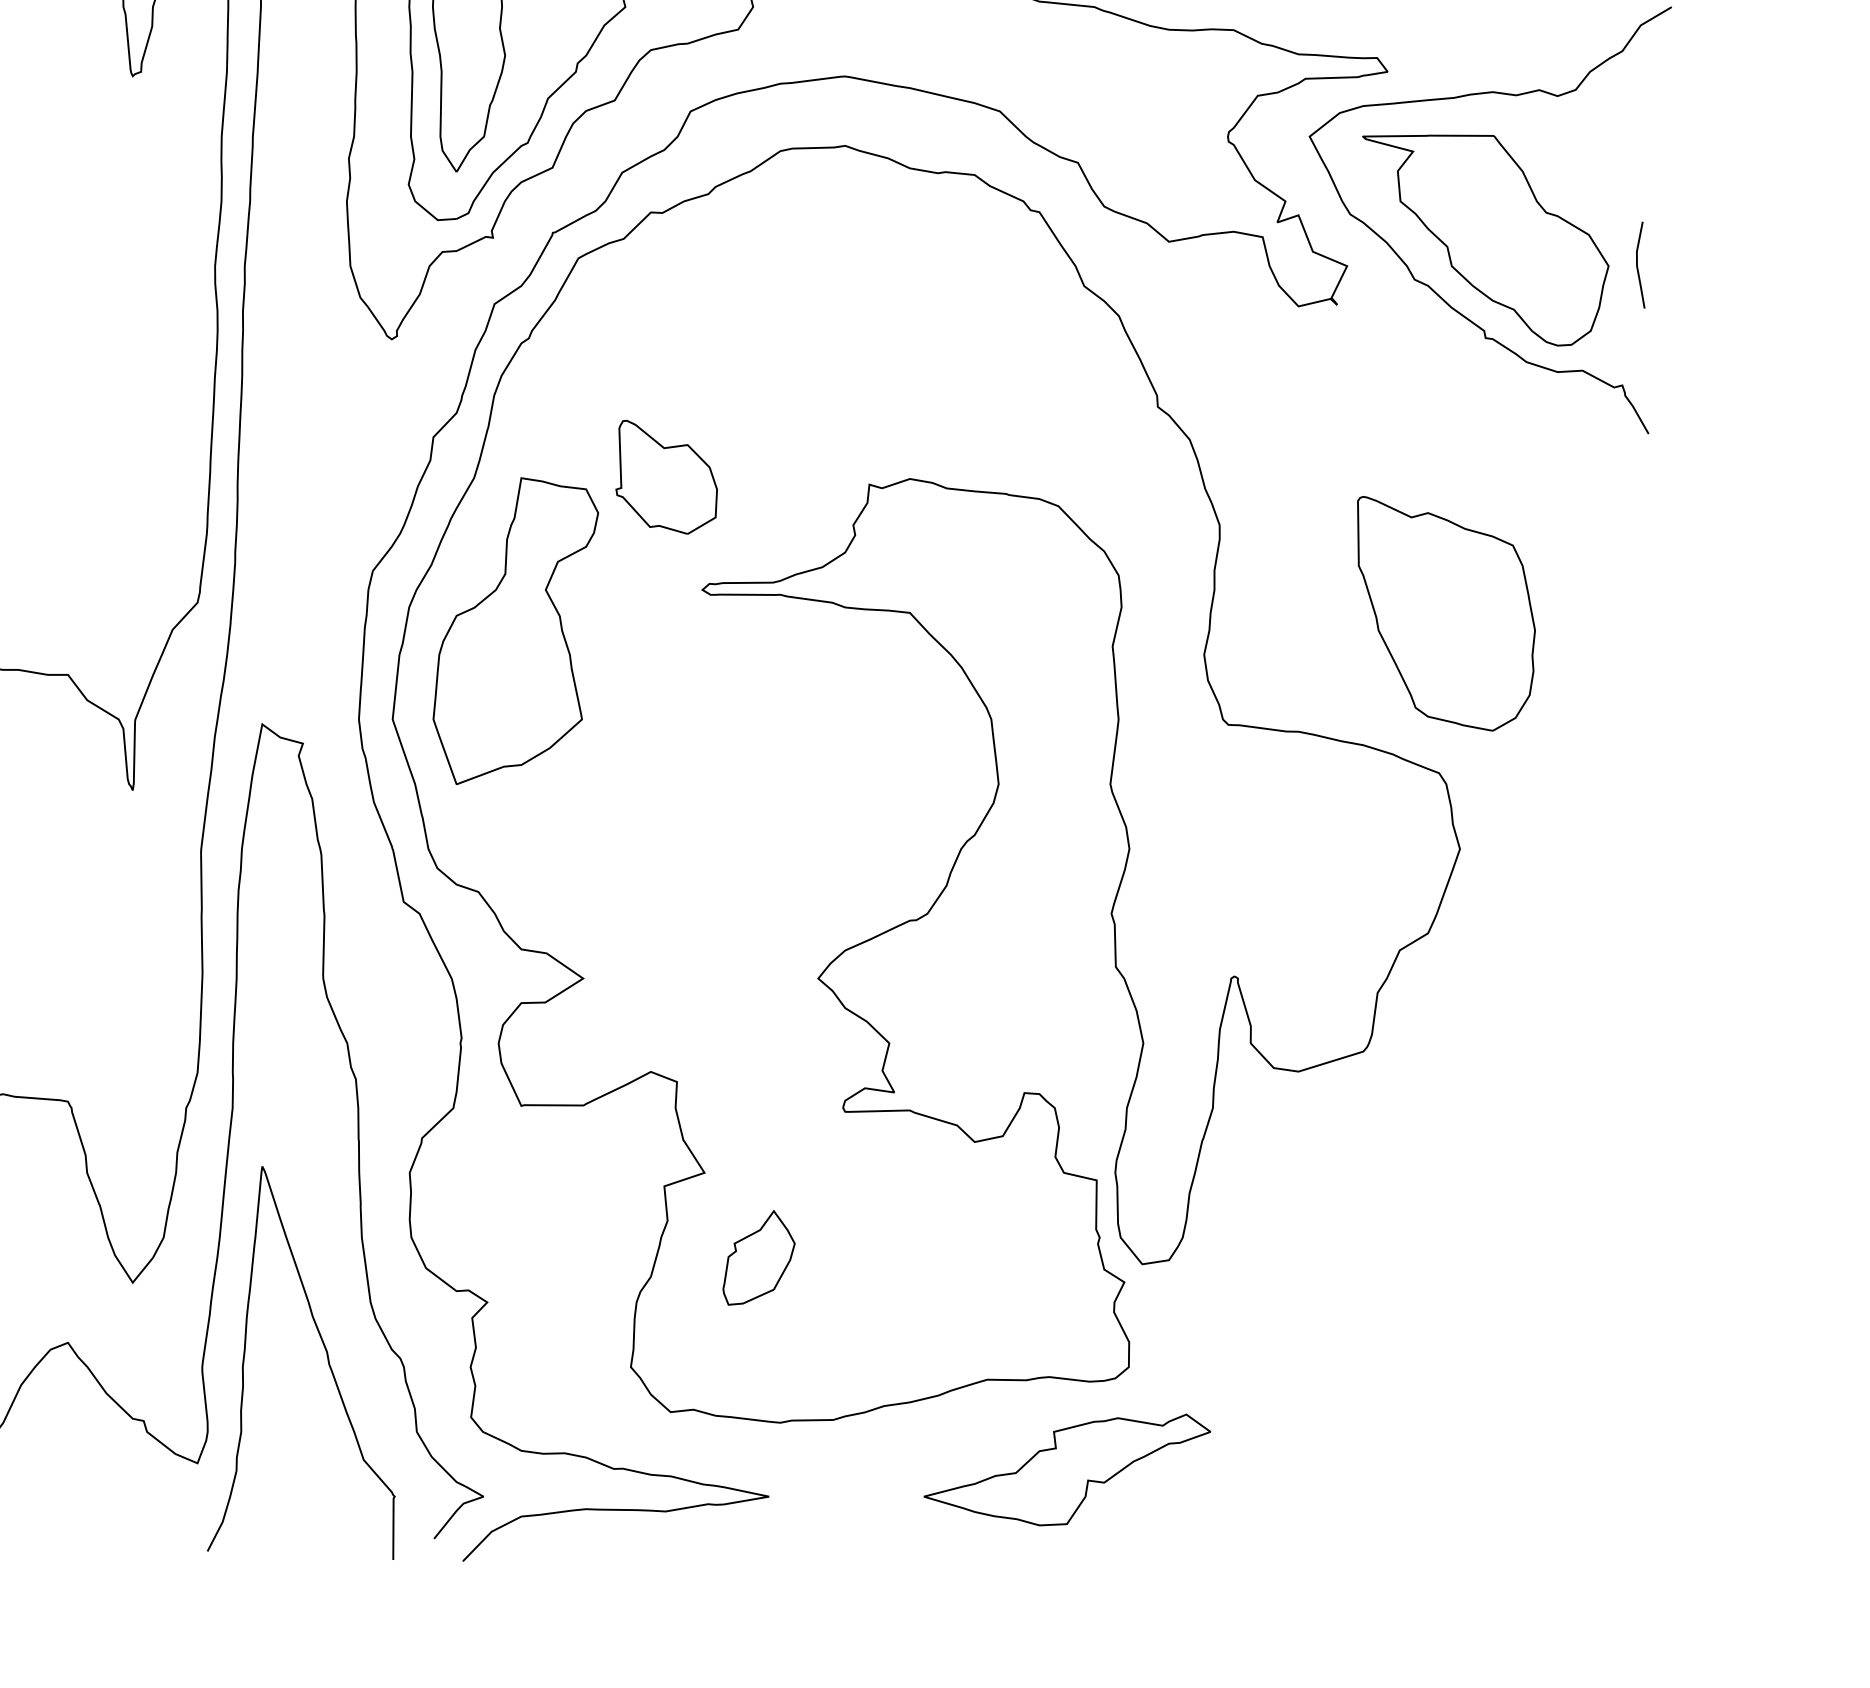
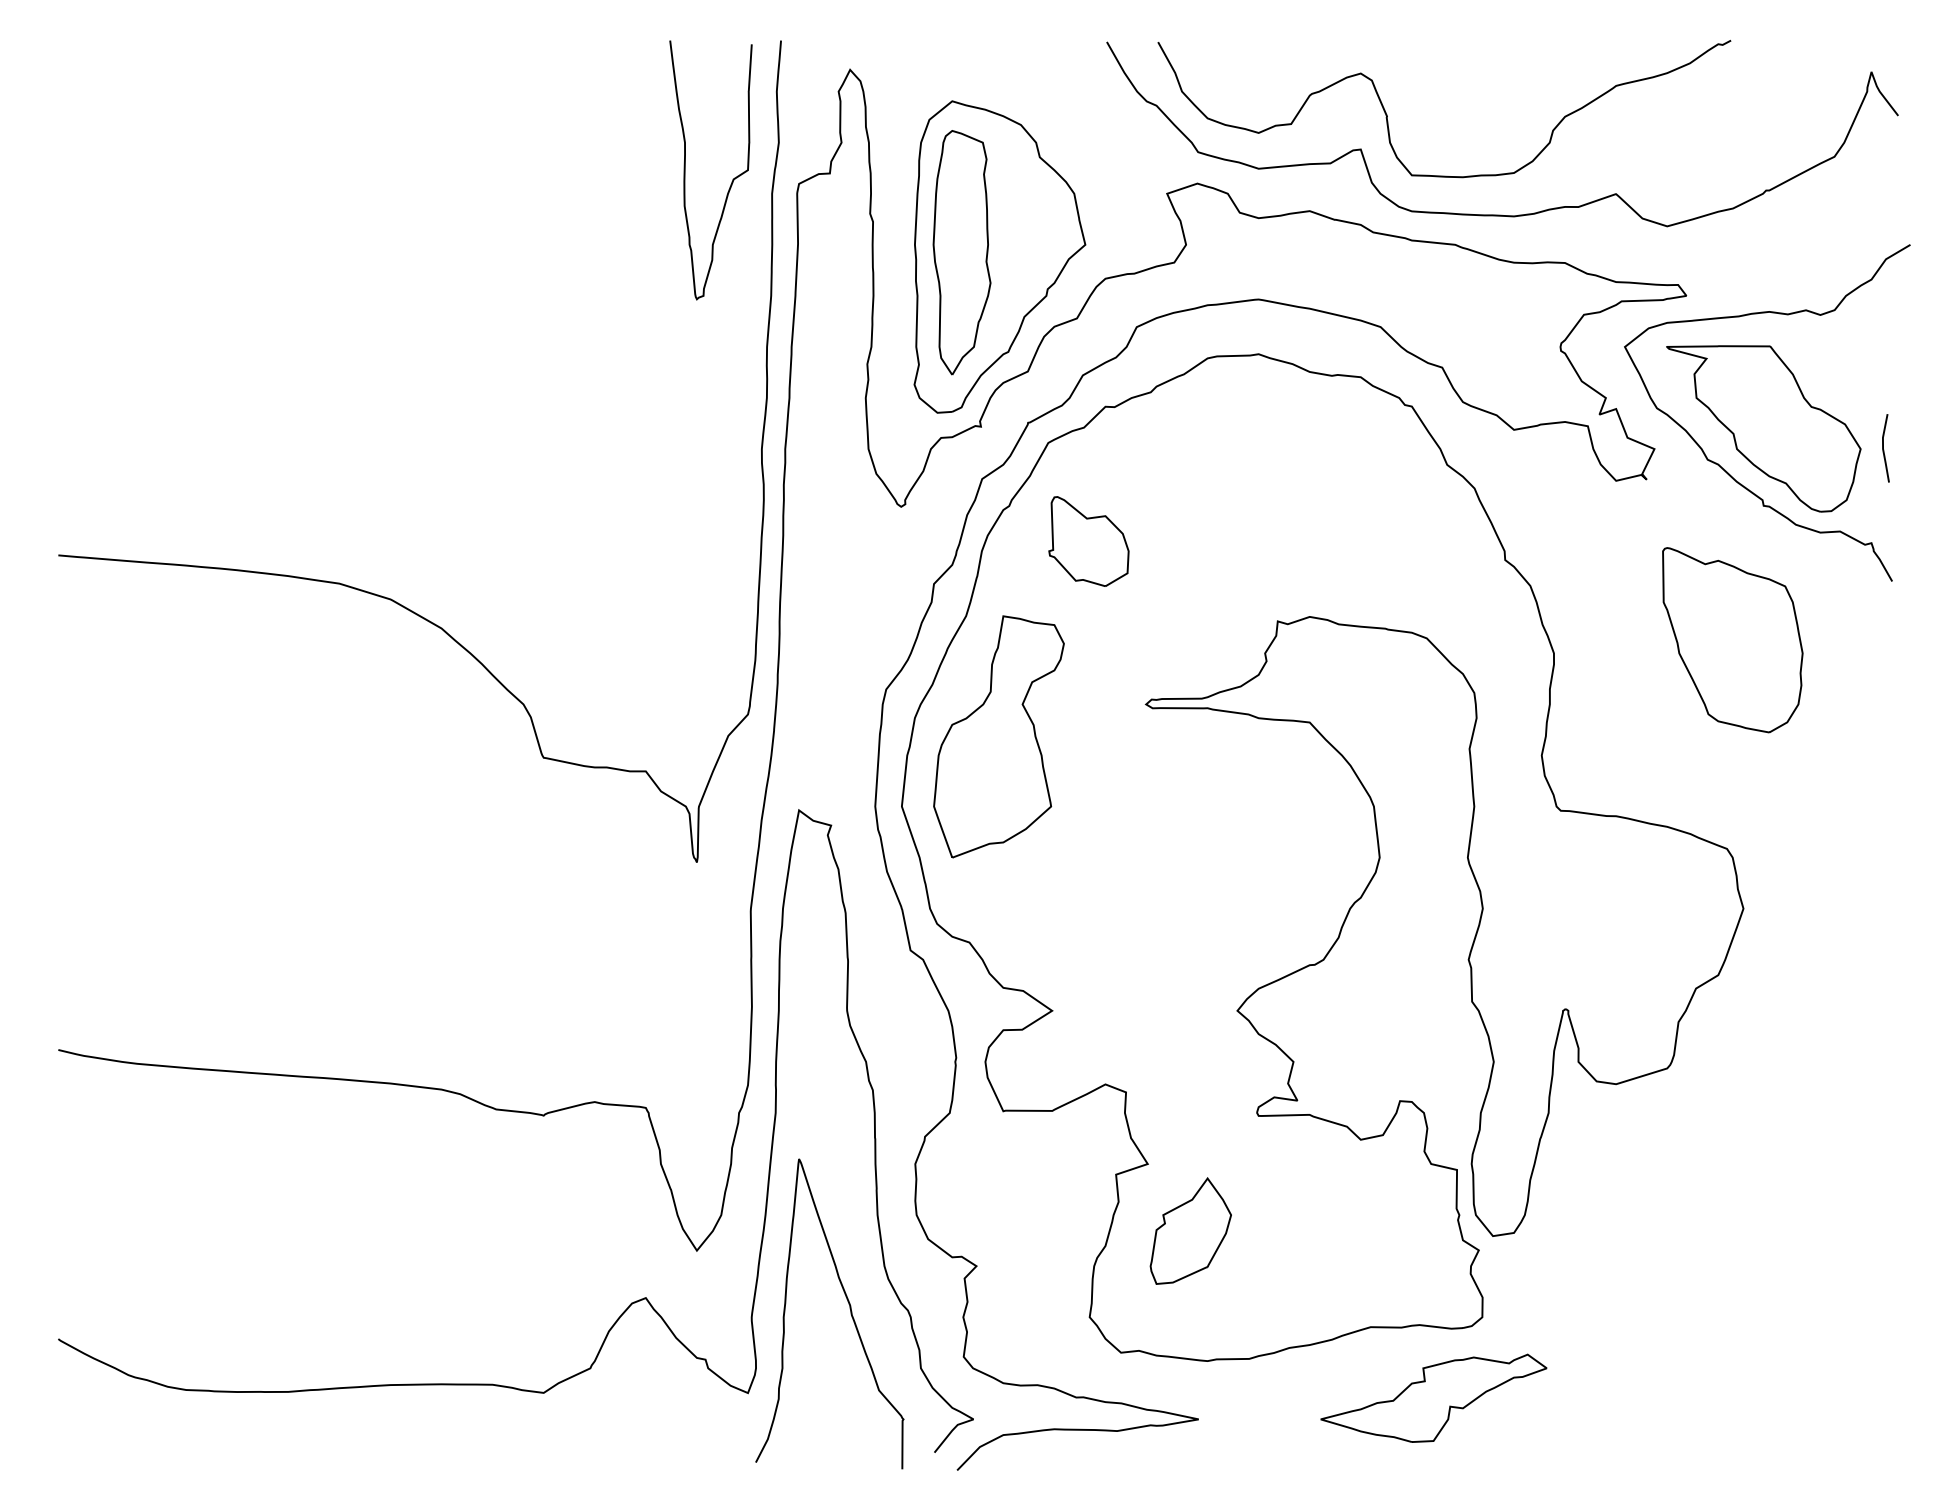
part: (666, 477) -> (1088, 541), moved
part: (1446, 614) -> (1732, 640), moved
part: (758, 1257) -> (1190, 1230), size x1.43

